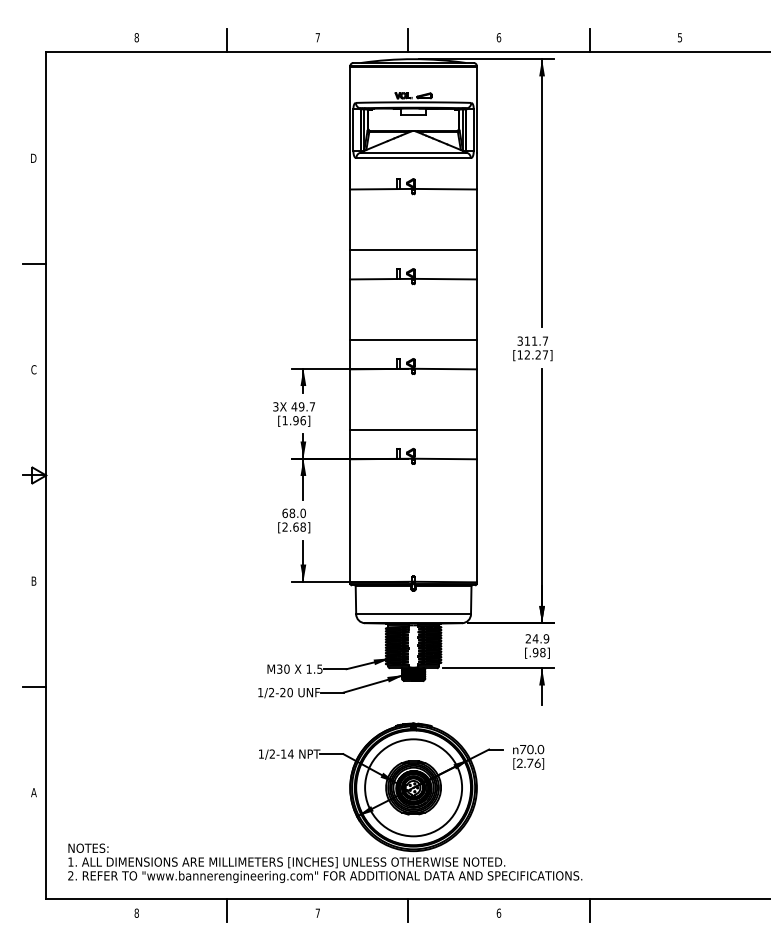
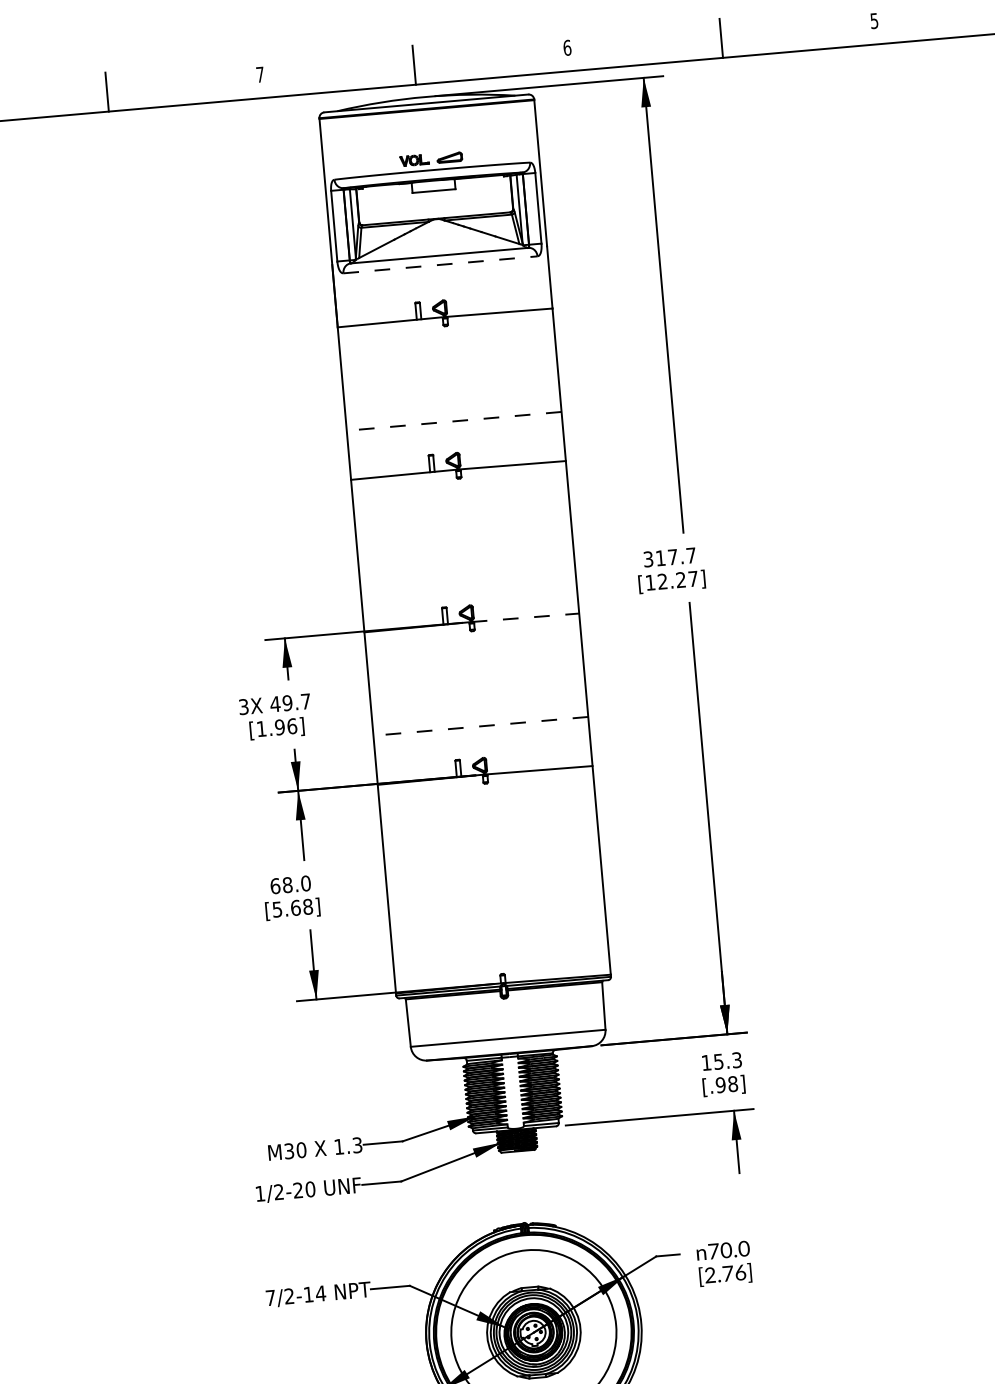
line: (414, 158) -> (442, 265), solid -> dashed
line: (413, 250) -> (454, 421), solid -> dashed
line: (413, 340) -> (467, 574), removed
text: (534, 340) -> (672, 556), 311.7 -> 317.7
line: (445, 369) -> (525, 618), solid -> dashed
line: (413, 430) -> (480, 726), solid -> dashed
text: (284, 526) -> (276, 908), [2.68] -> [5.68]
text: (537, 638) -> (721, 1060), 24.9 -> 15.3
text: (319, 668) -> (356, 1144), 1.5 -> 1.3
text: (260, 753) -> (269, 1297), 1/2-14 -> 7/2-14

